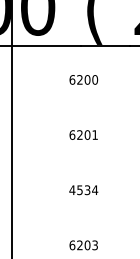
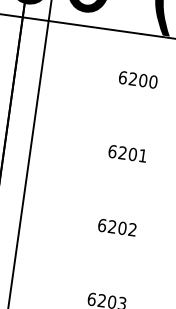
text: (83, 190) -> (117, 227), 4534 -> 6202

